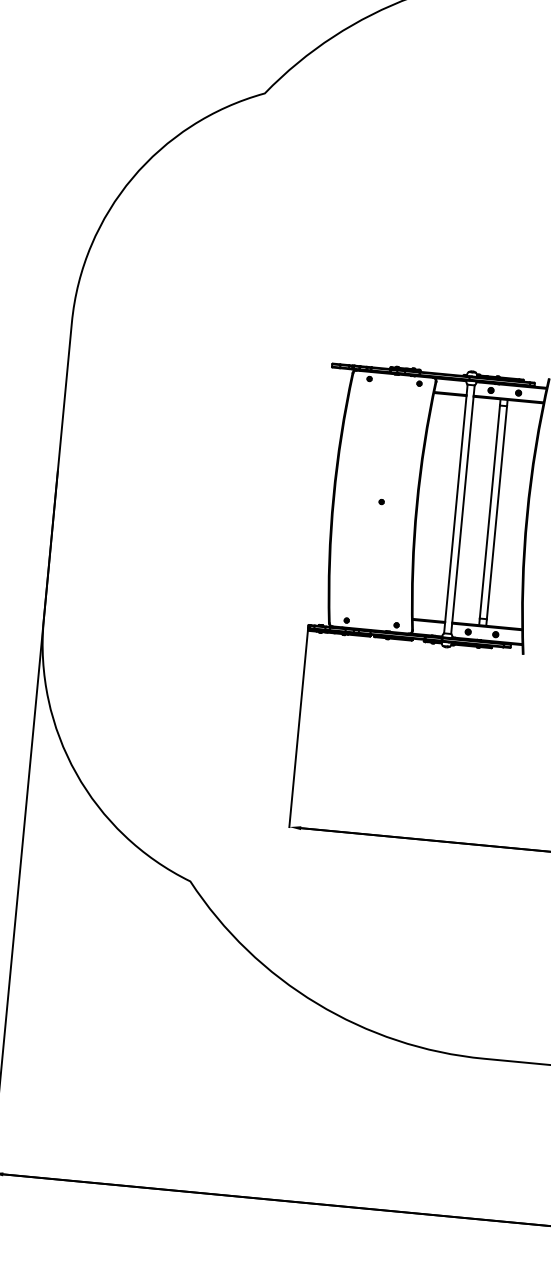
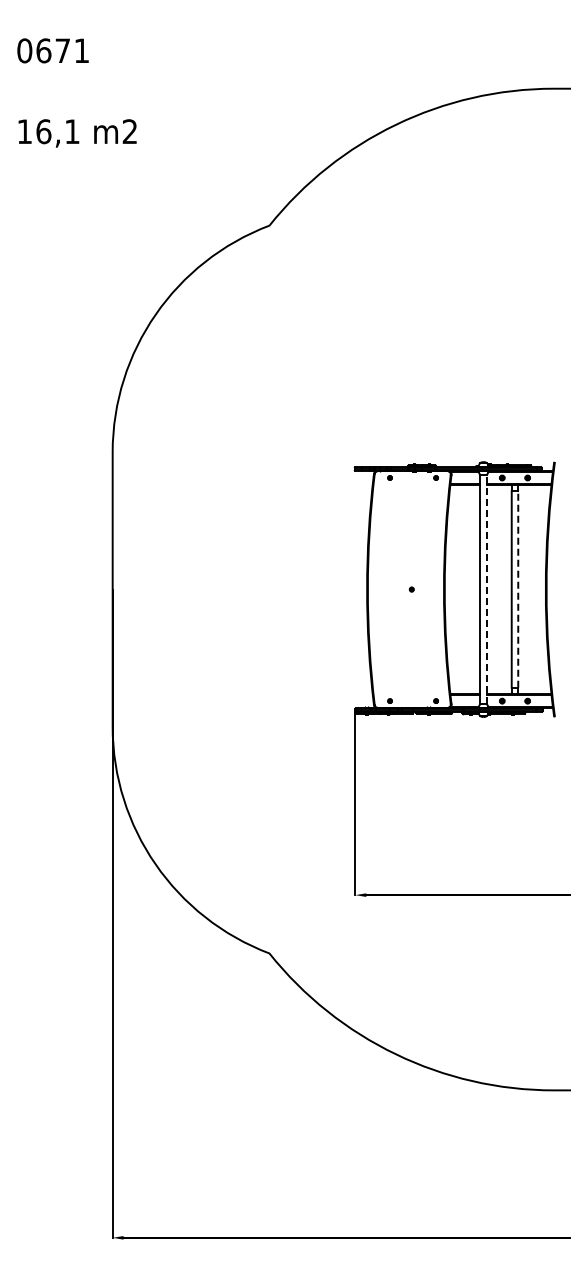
line: (462, 509) -> (486, 589), solid -> dashed
line: (497, 511) -> (518, 588), solid -> dashed

